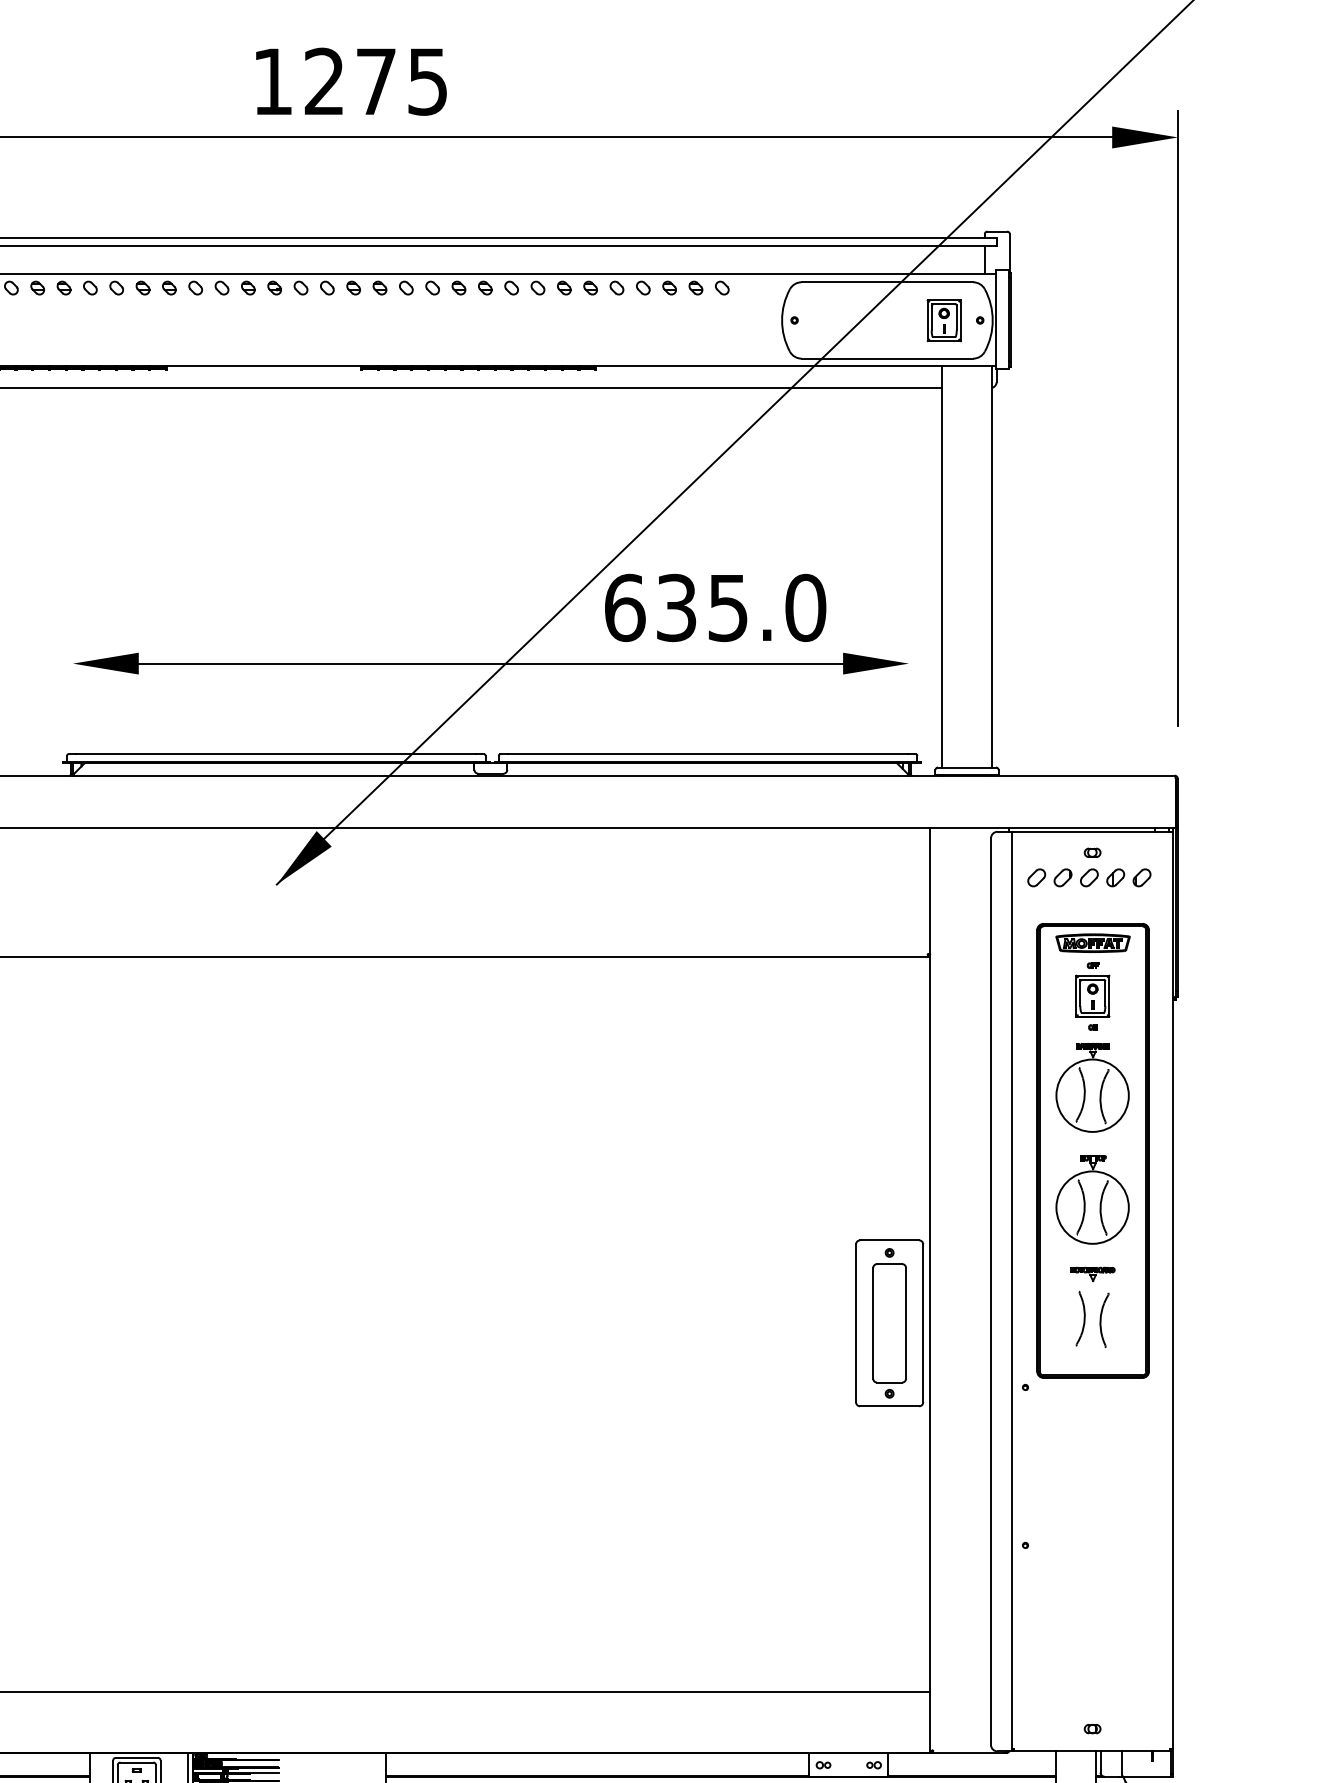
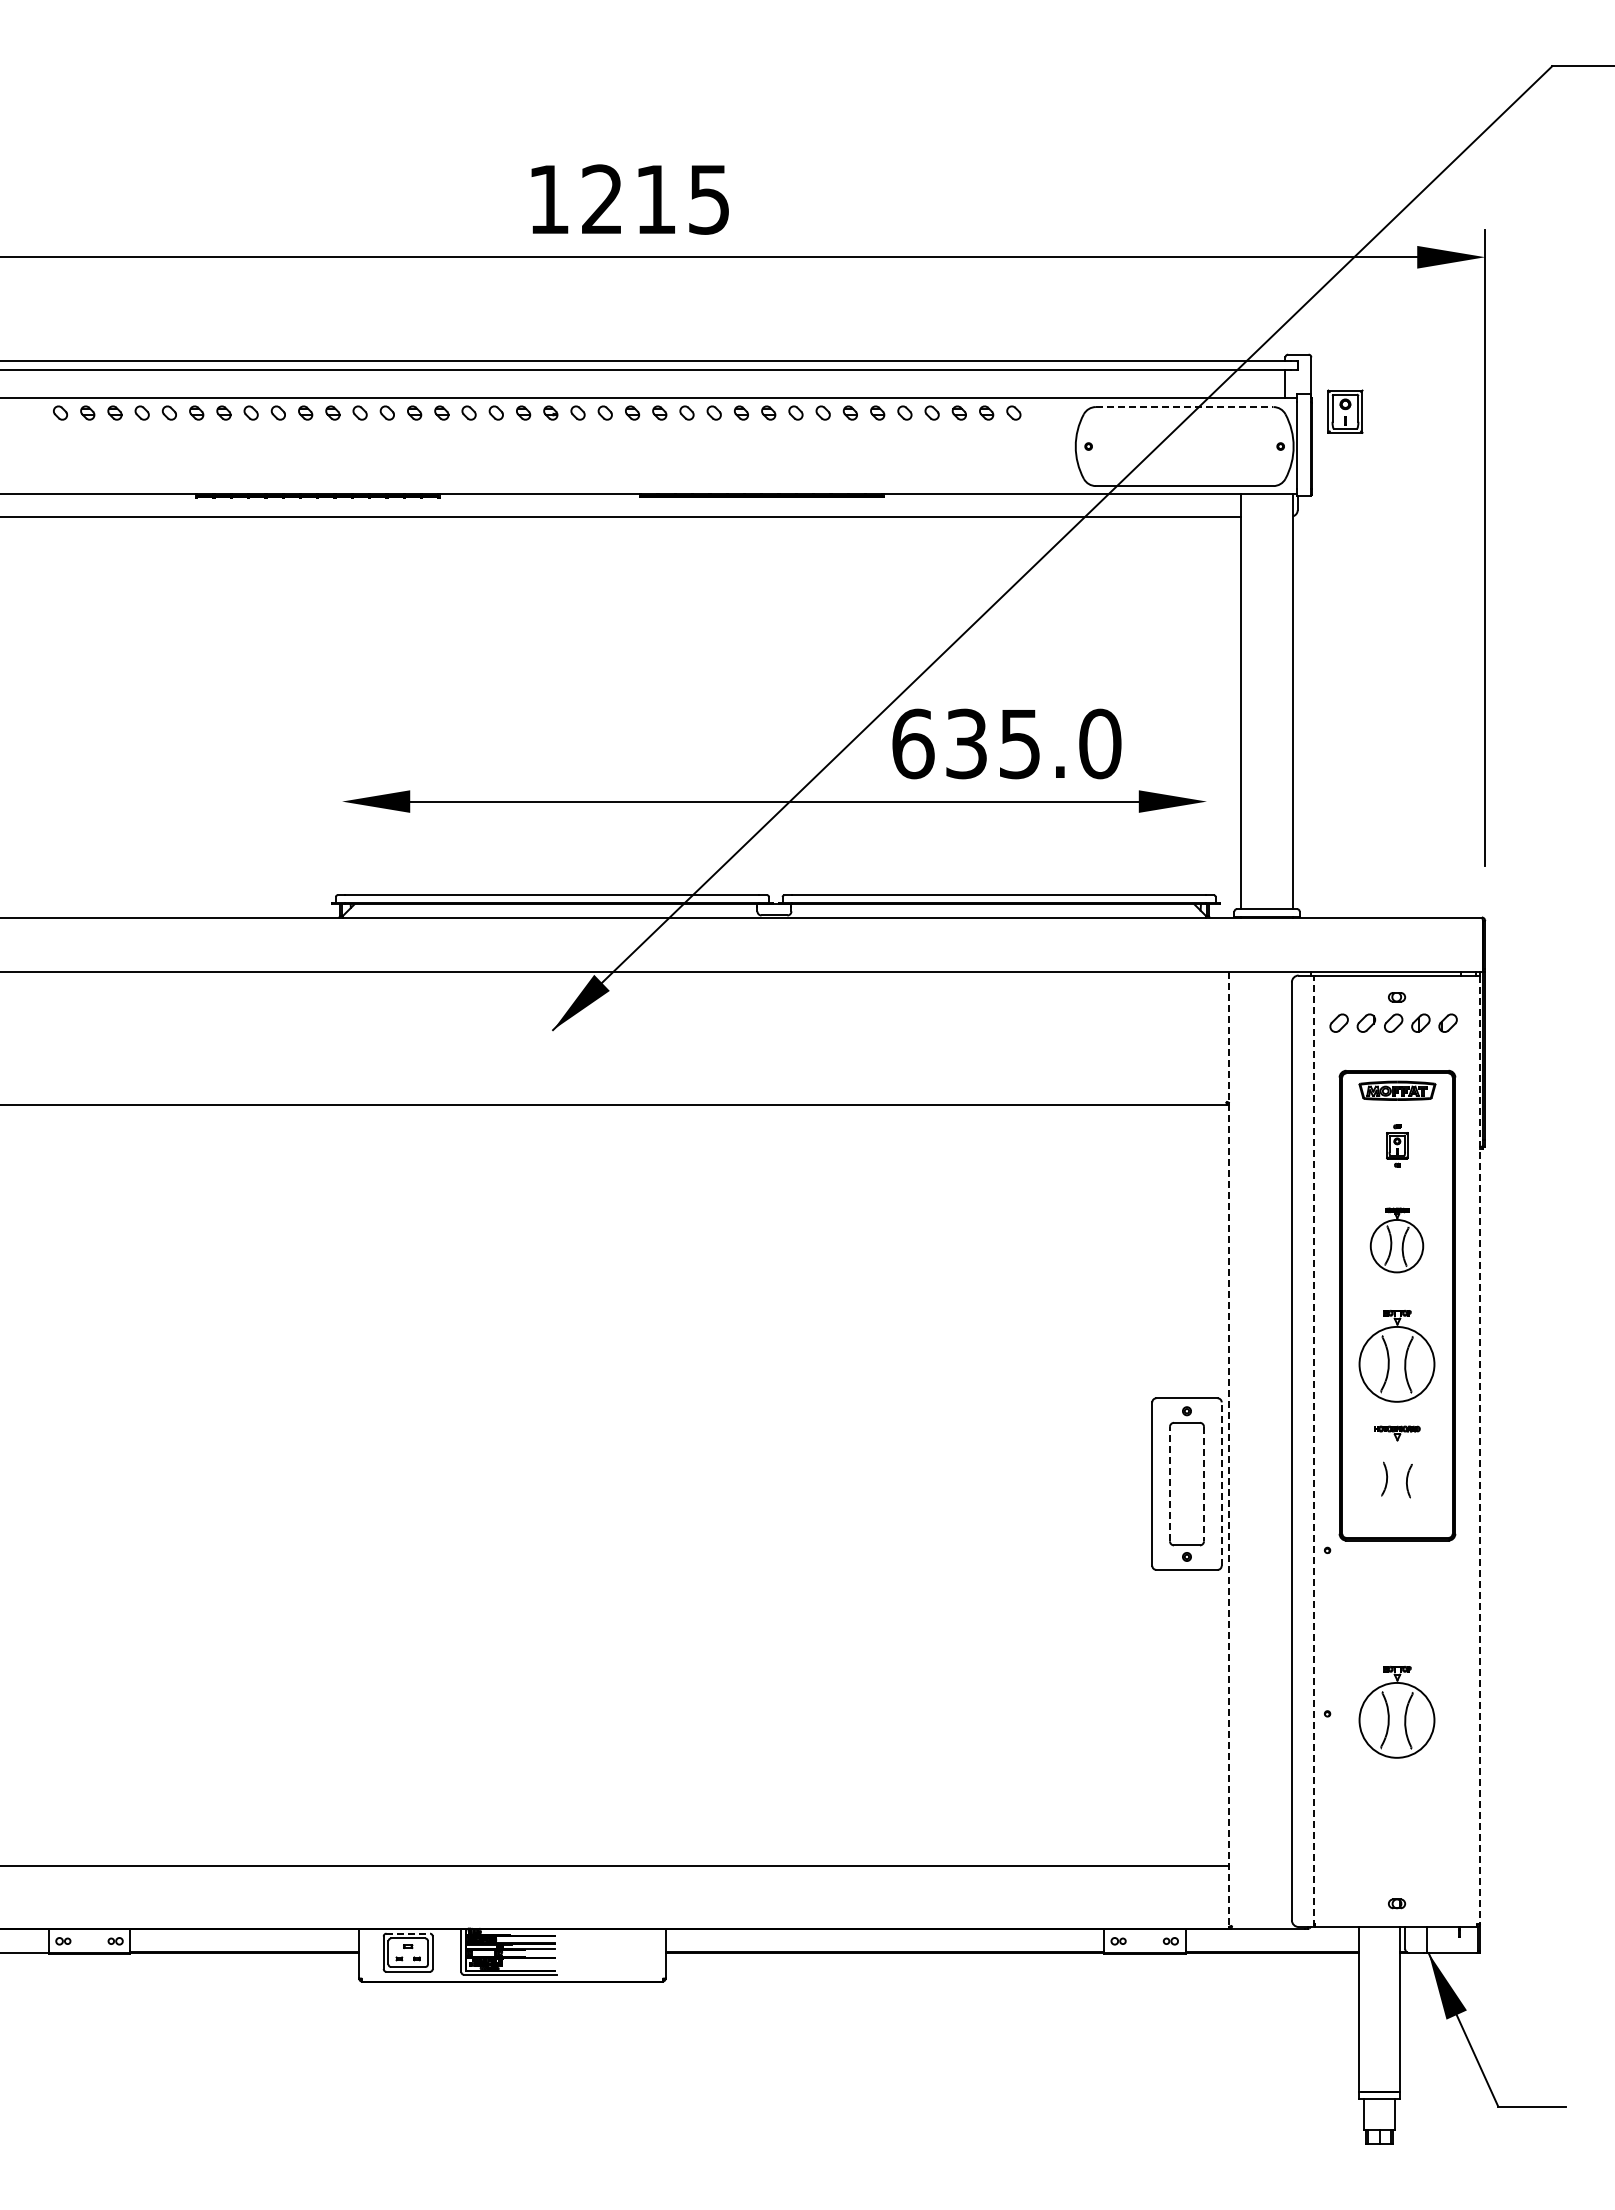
text: (375, 81) -> (655, 199), 1275 -> 1215
line: (887, 282) -> (1184, 407), solid -> dashed
part: (944, 320) -> (1345, 411), moved
part: (1093, 996) -> (1397, 1145), size x0.6
part: (1092, 1087) -> (1396, 1240), size x0.7
line: (930, 1289) -> (1229, 1449), solid -> dashed
line: (1173, 1290) -> (1480, 1450), solid -> dashed
line: (1011, 1291) -> (1313, 1451), solid -> dashed
part: (1080, 1317) -> (1384, 1478), size x0.6
part: (1104, 1319) -> (1409, 1480), size x0.6
line: (872, 1322) -> (1169, 1483), solid -> dashed
line: (906, 1323) -> (1204, 1484), solid -> dashed
line: (922, 1323) -> (1221, 1484), solid -> dashed
part: (1092, 1543) -> (1396, 1711), added
line: (137, 1757) -> (408, 1933), solid -> dashed

